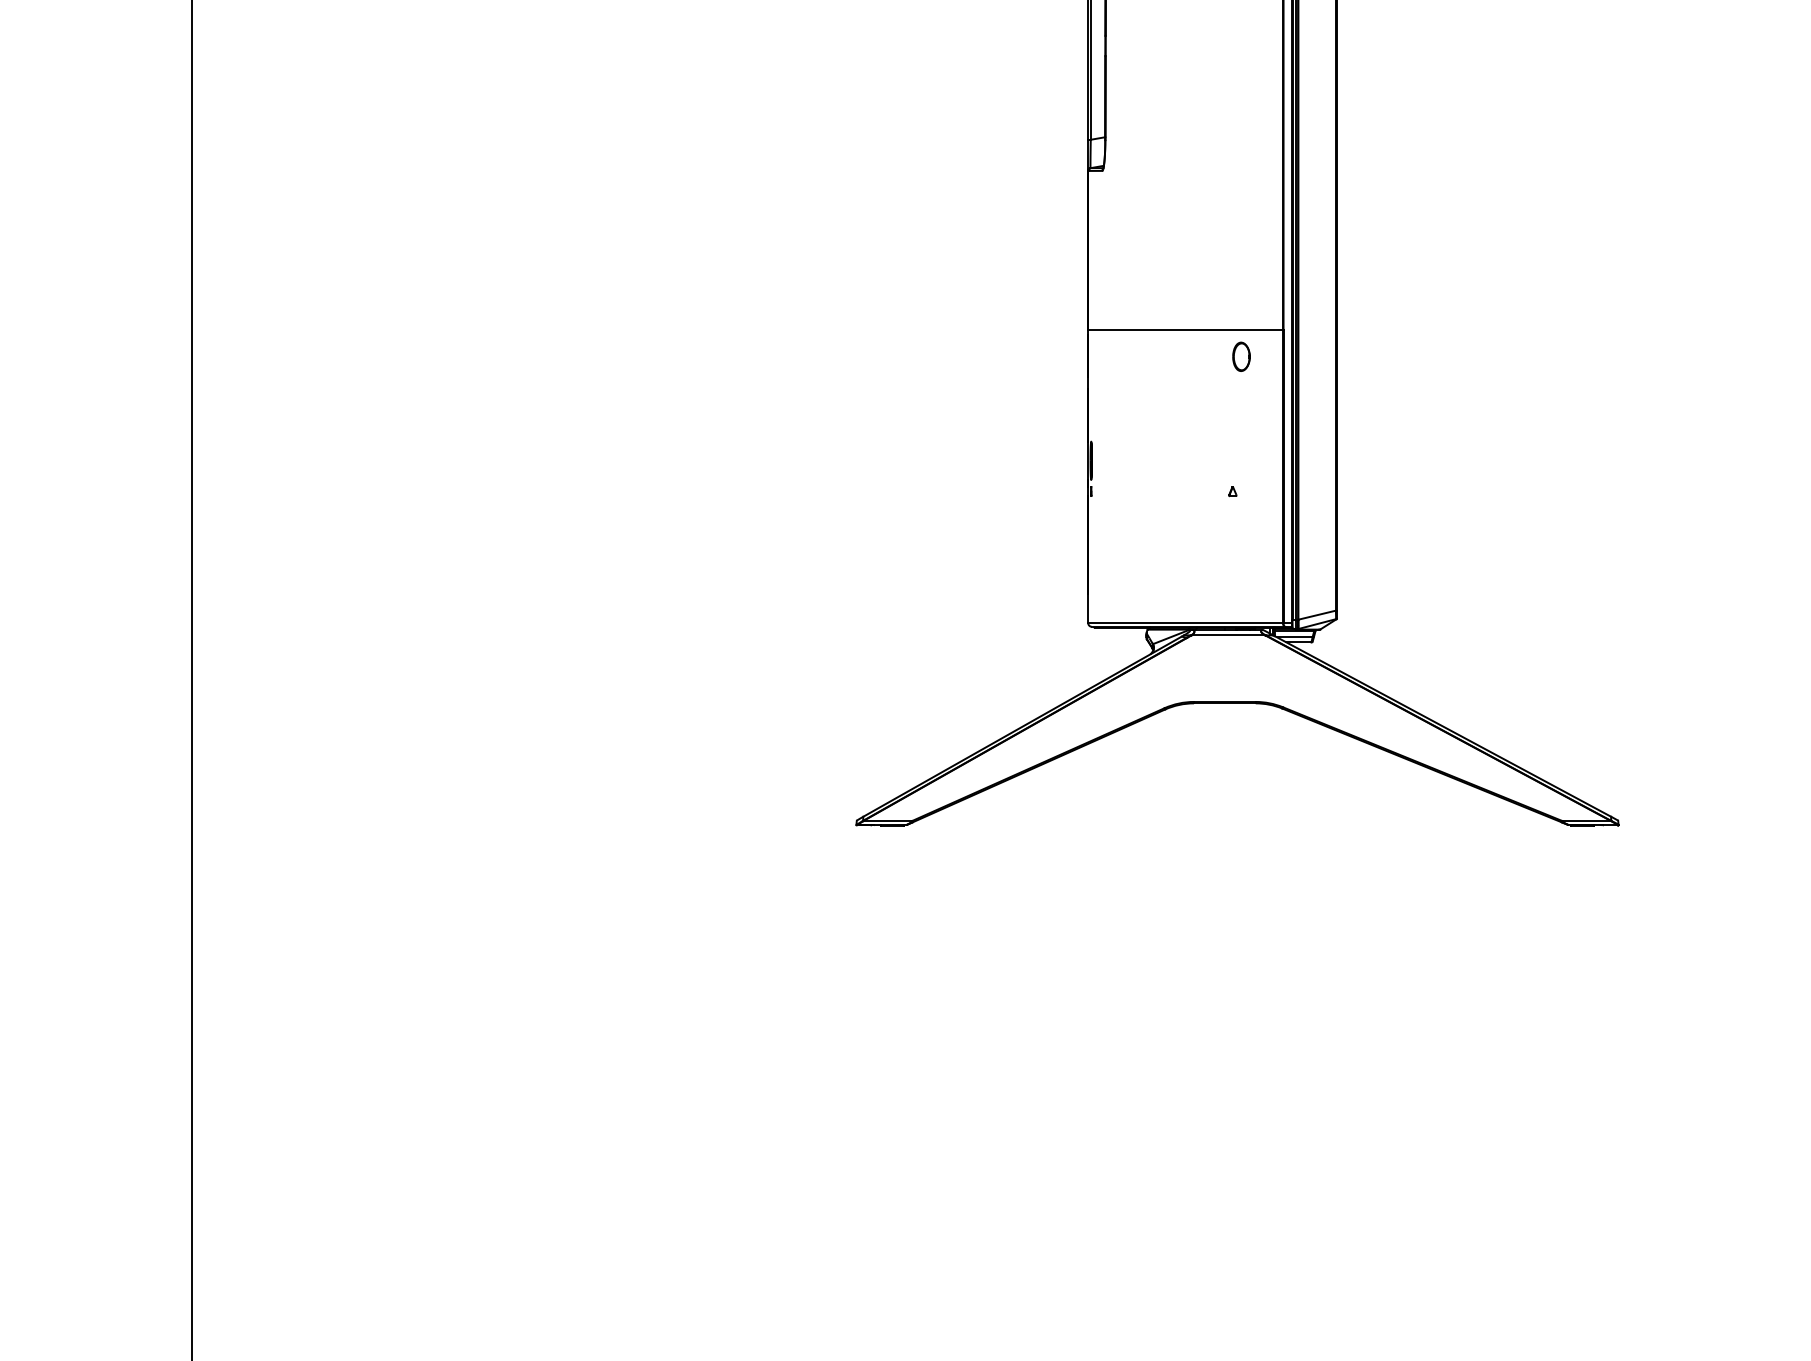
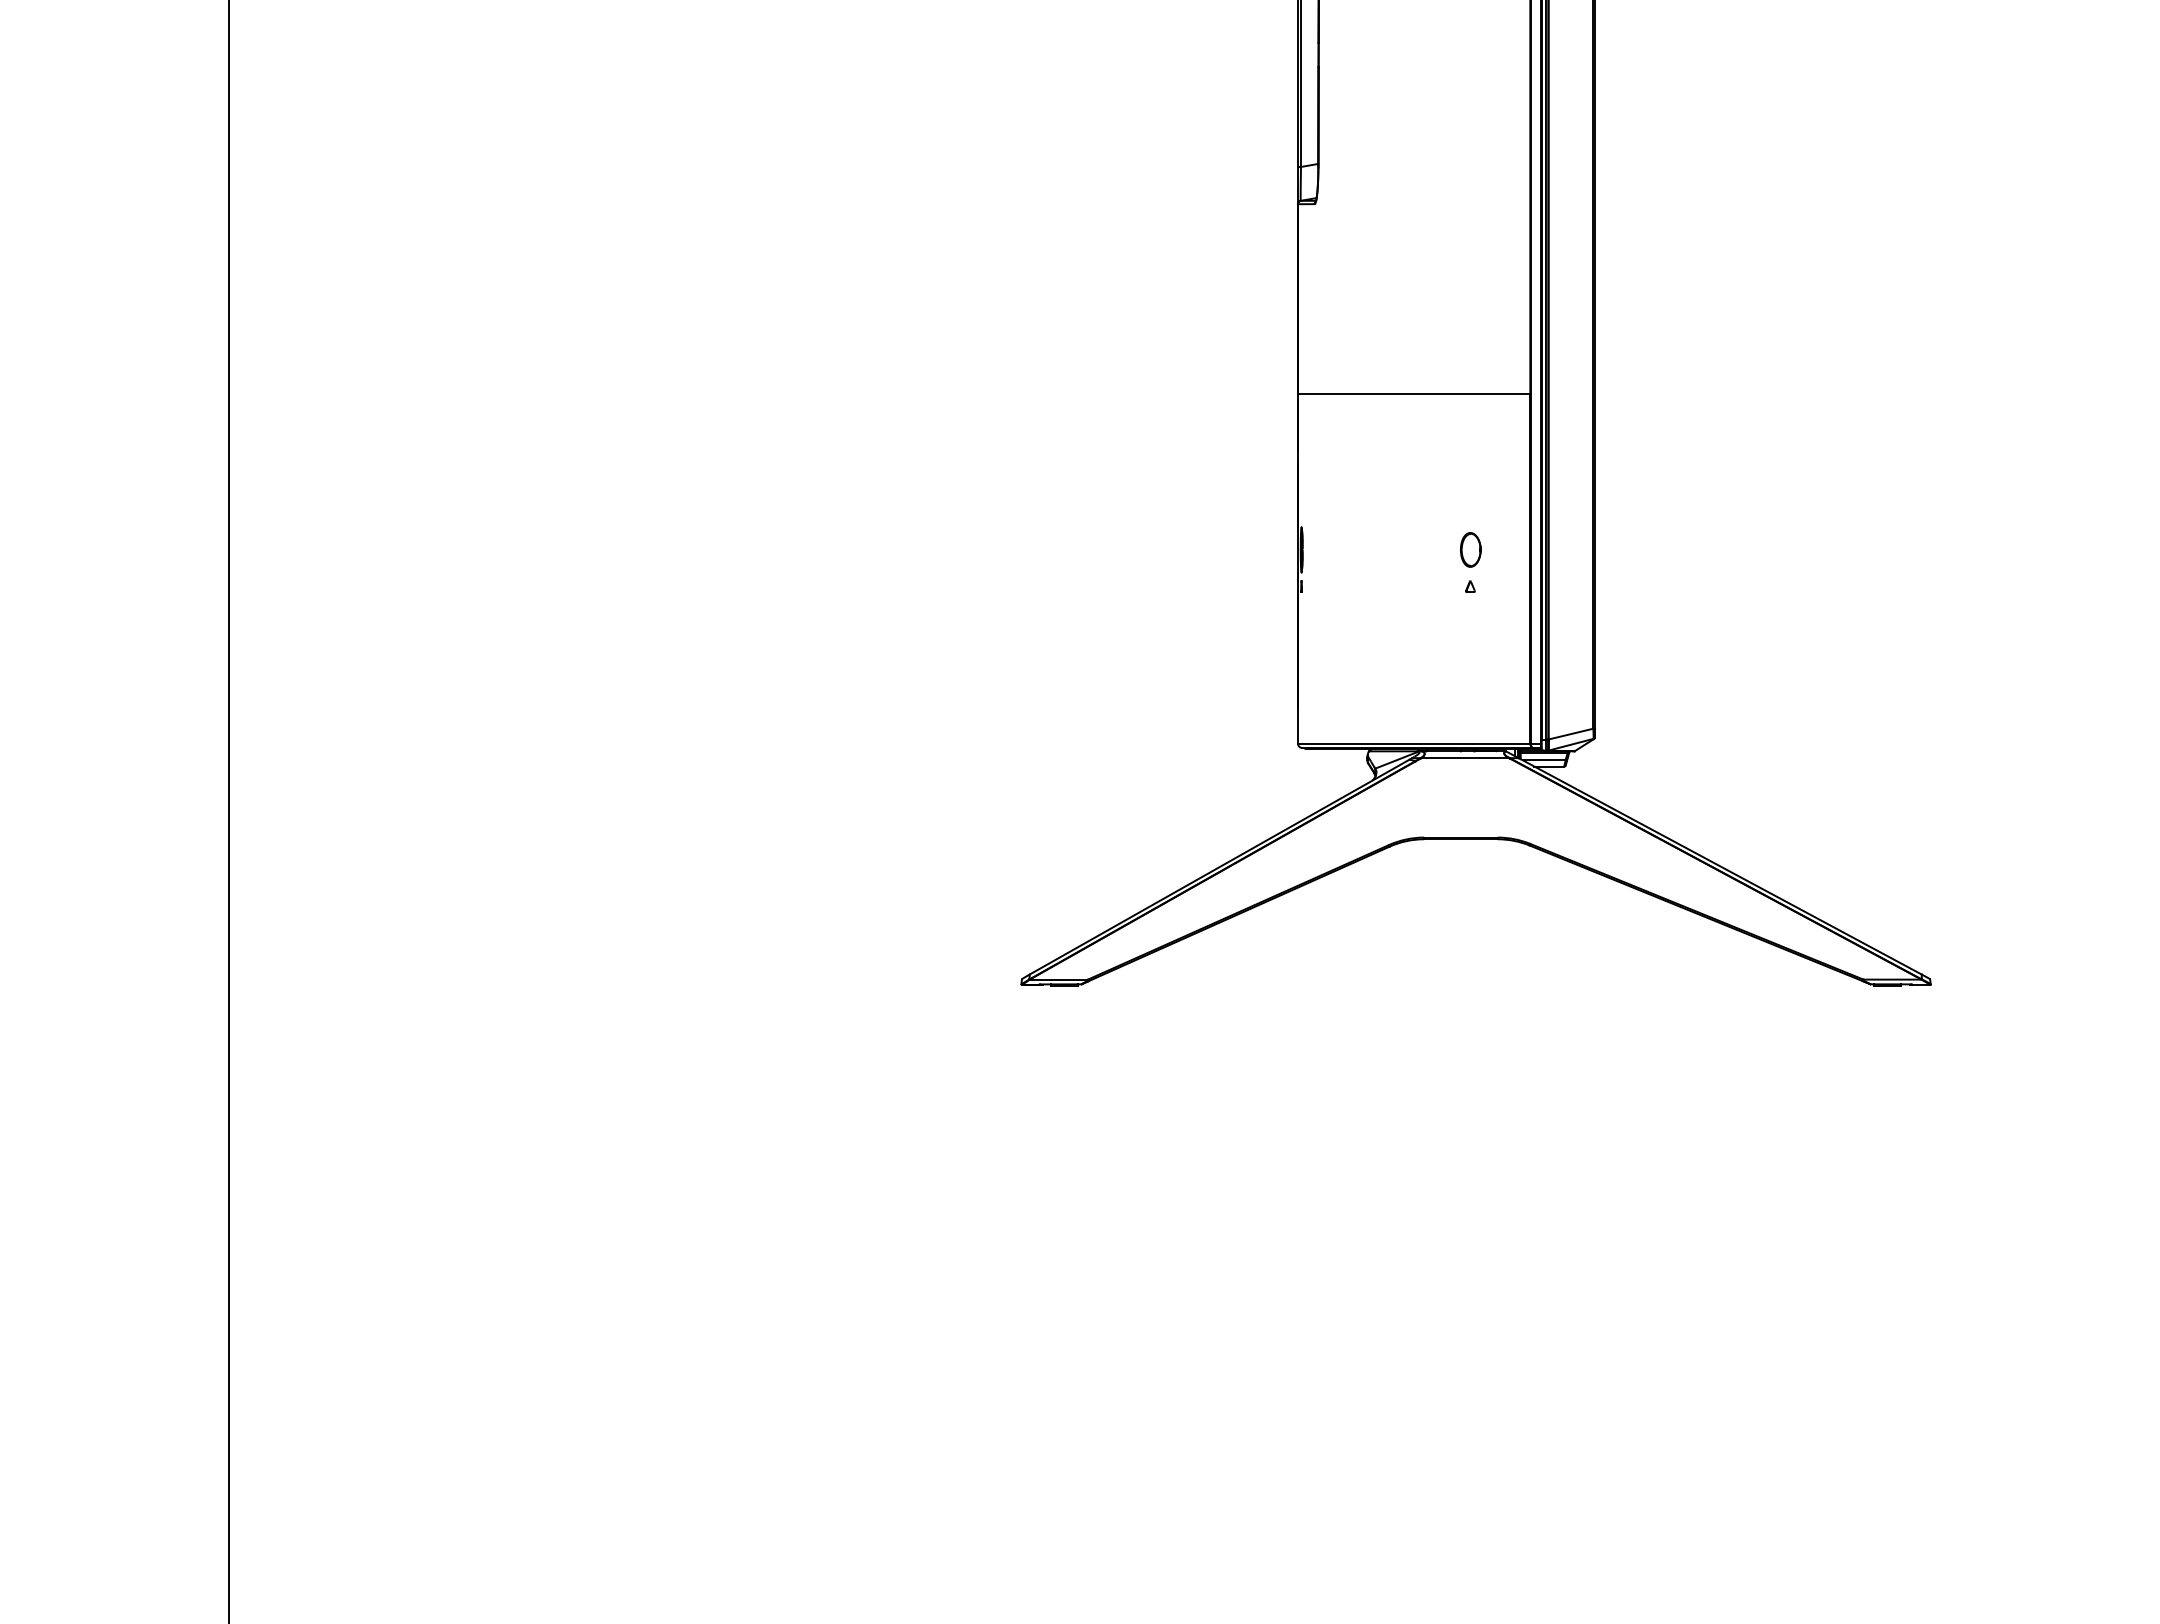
part: (1241, 356) -> (1470, 549), moved

